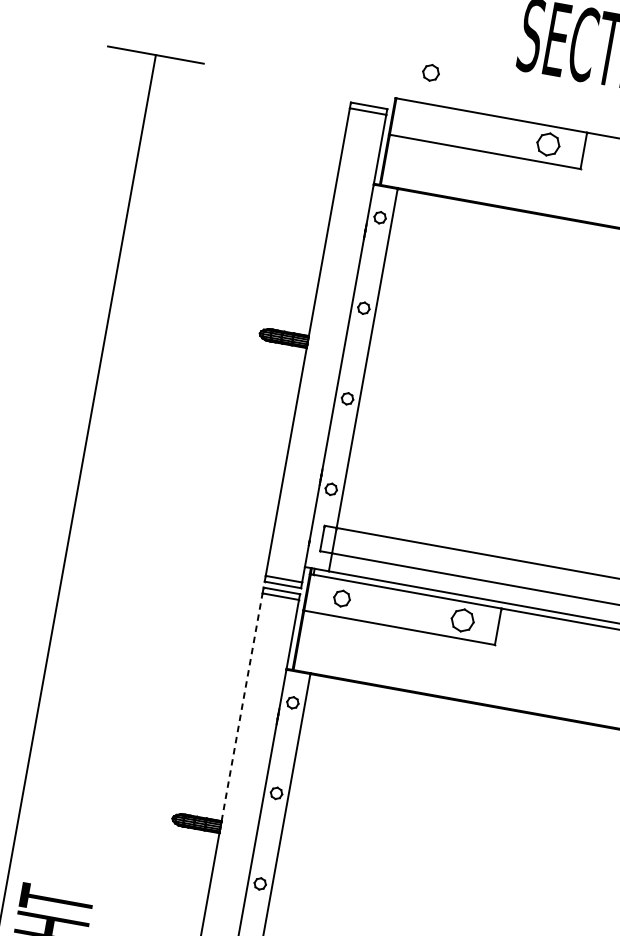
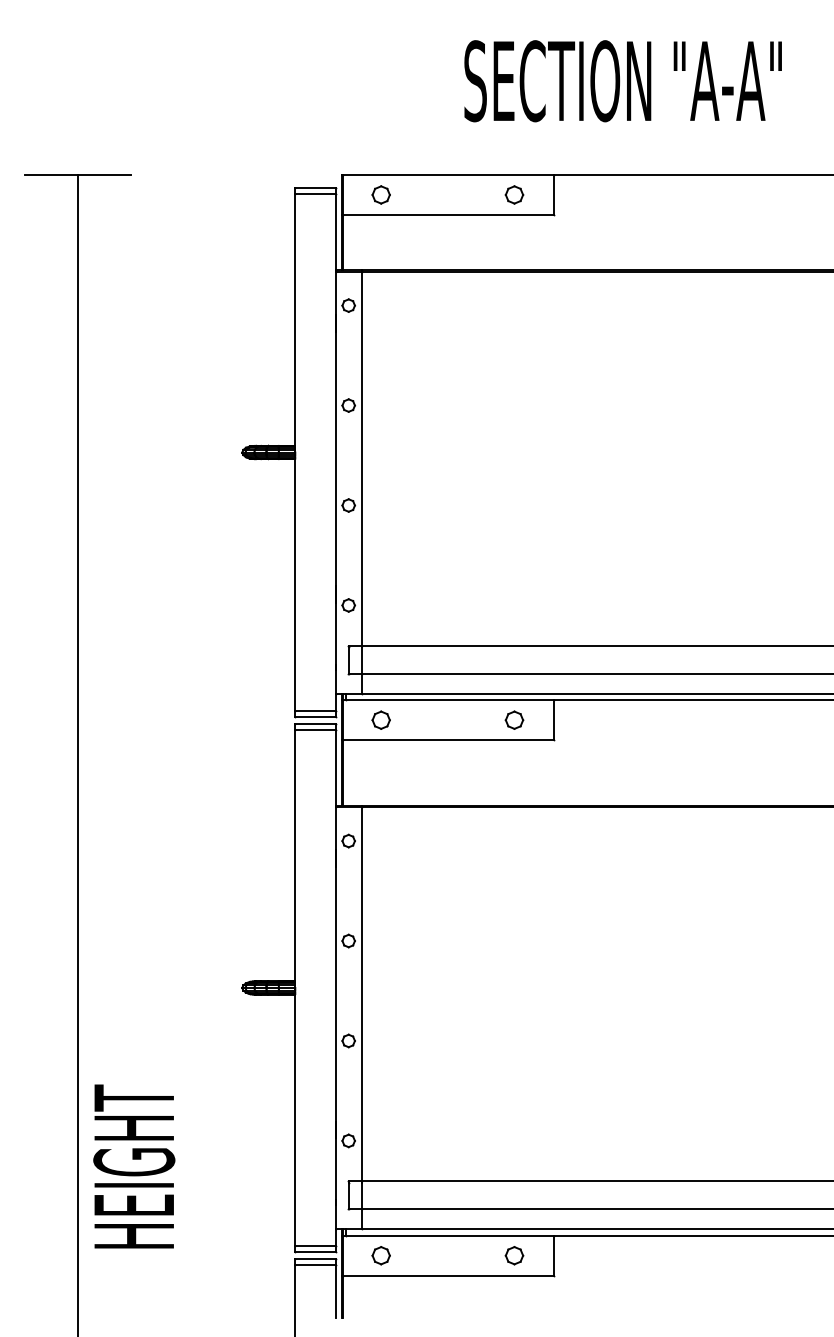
part: (430, 72) -> (380, 194), moved
part: (548, 144) -> (514, 194), size x0.71
part: (462, 619) -> (514, 719), size x0.71
line: (242, 707) -> (295, 855), dashed -> solid

